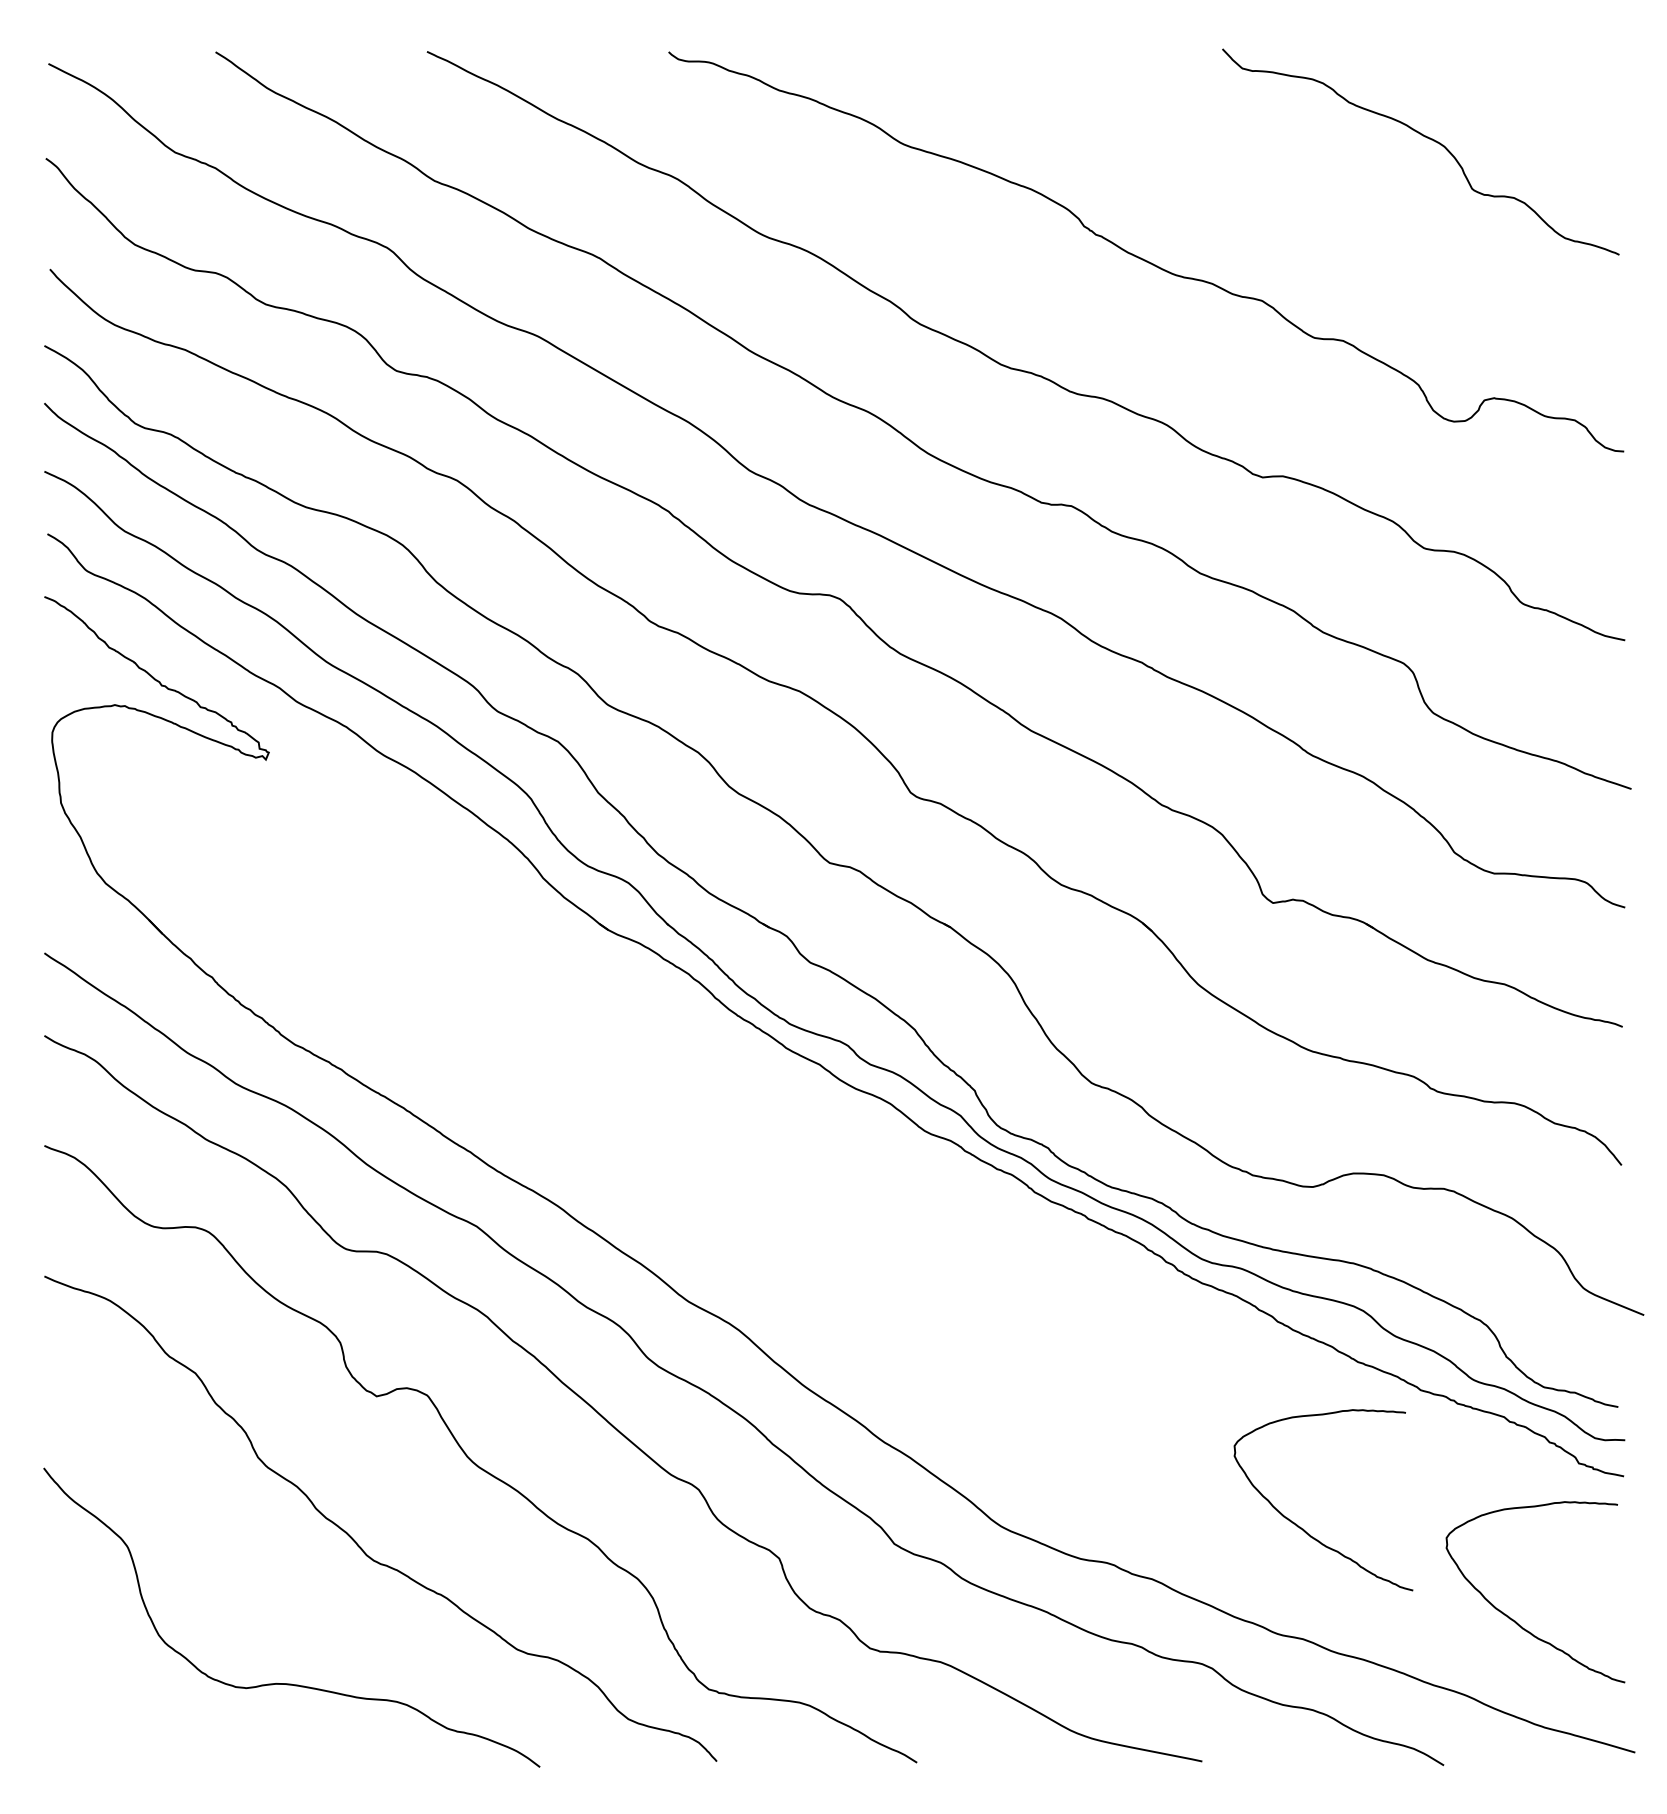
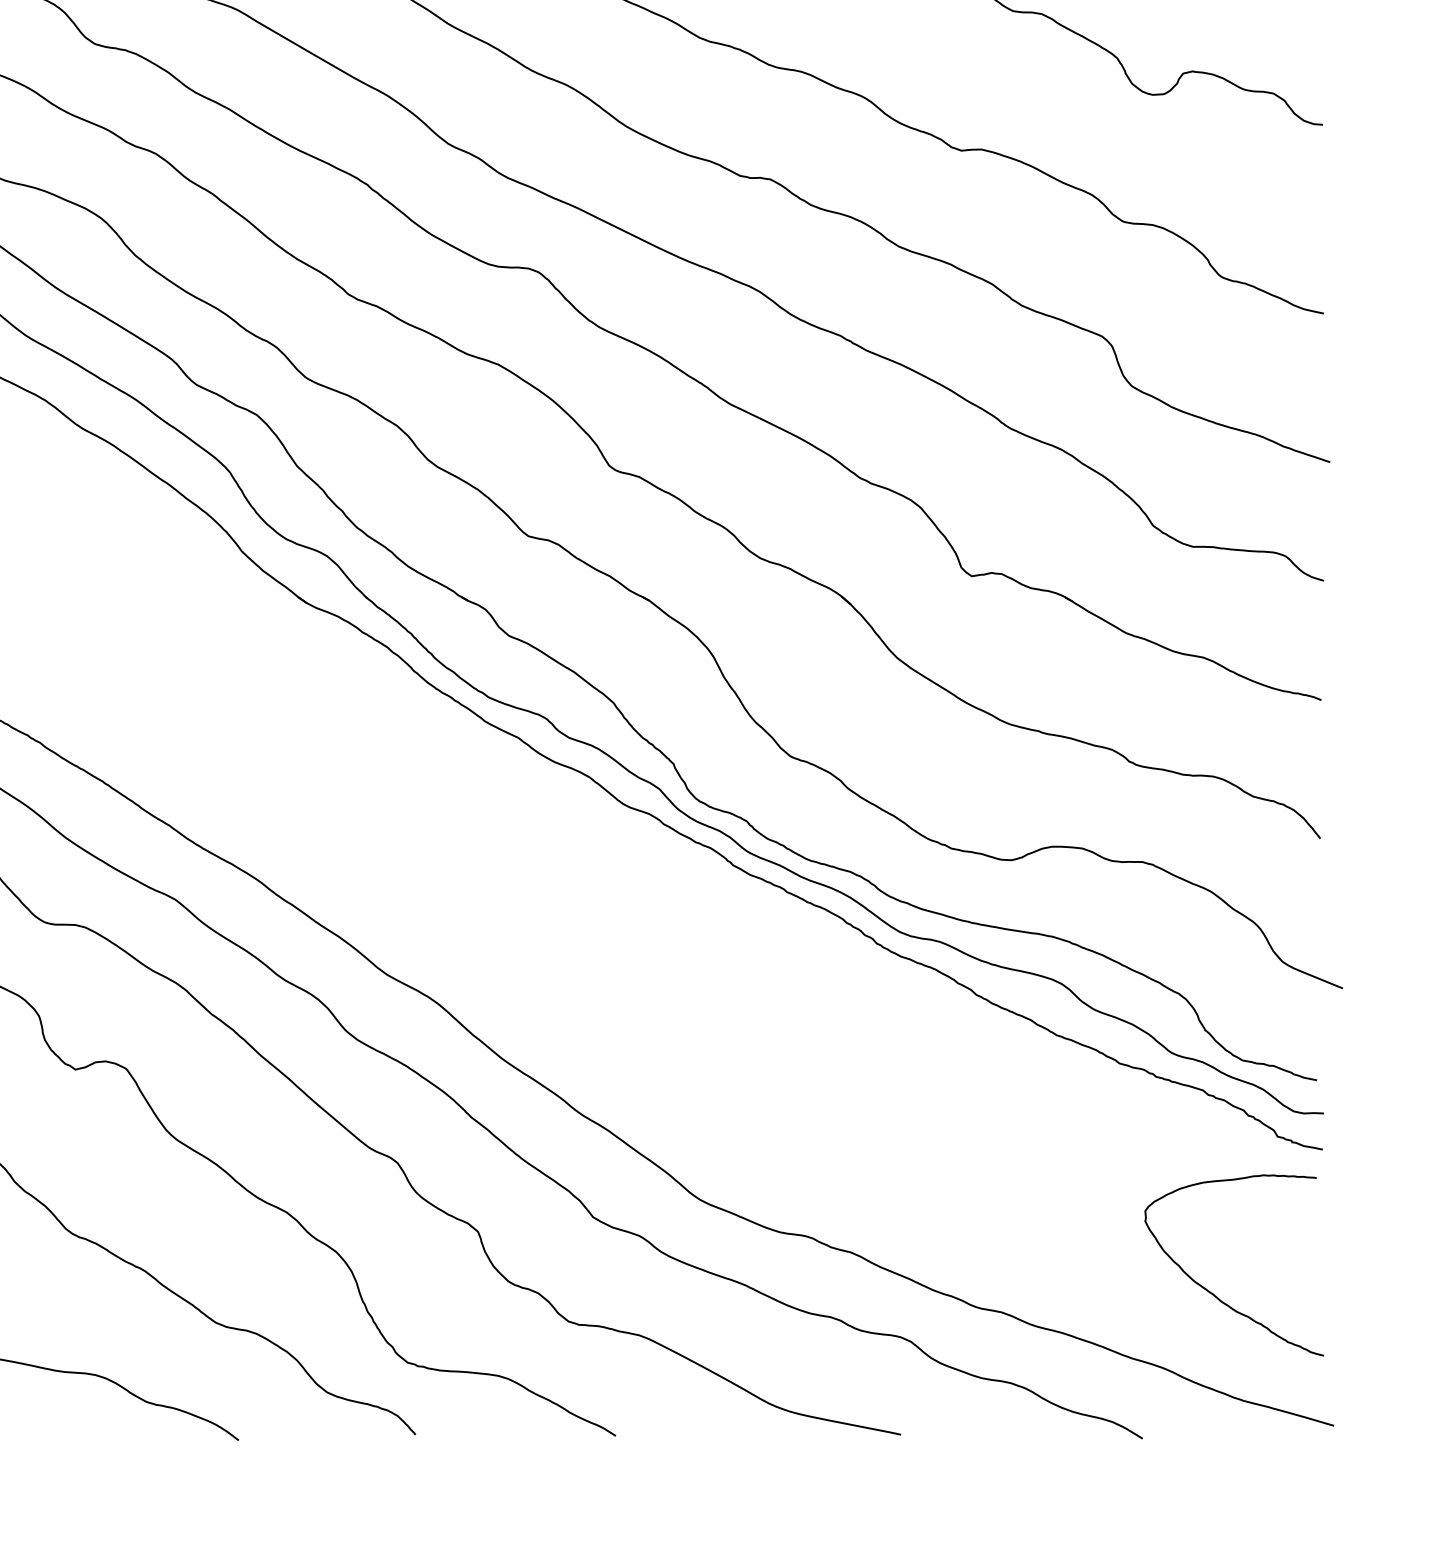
curve: (1303, 1528) -> (1002, 1201), removed

